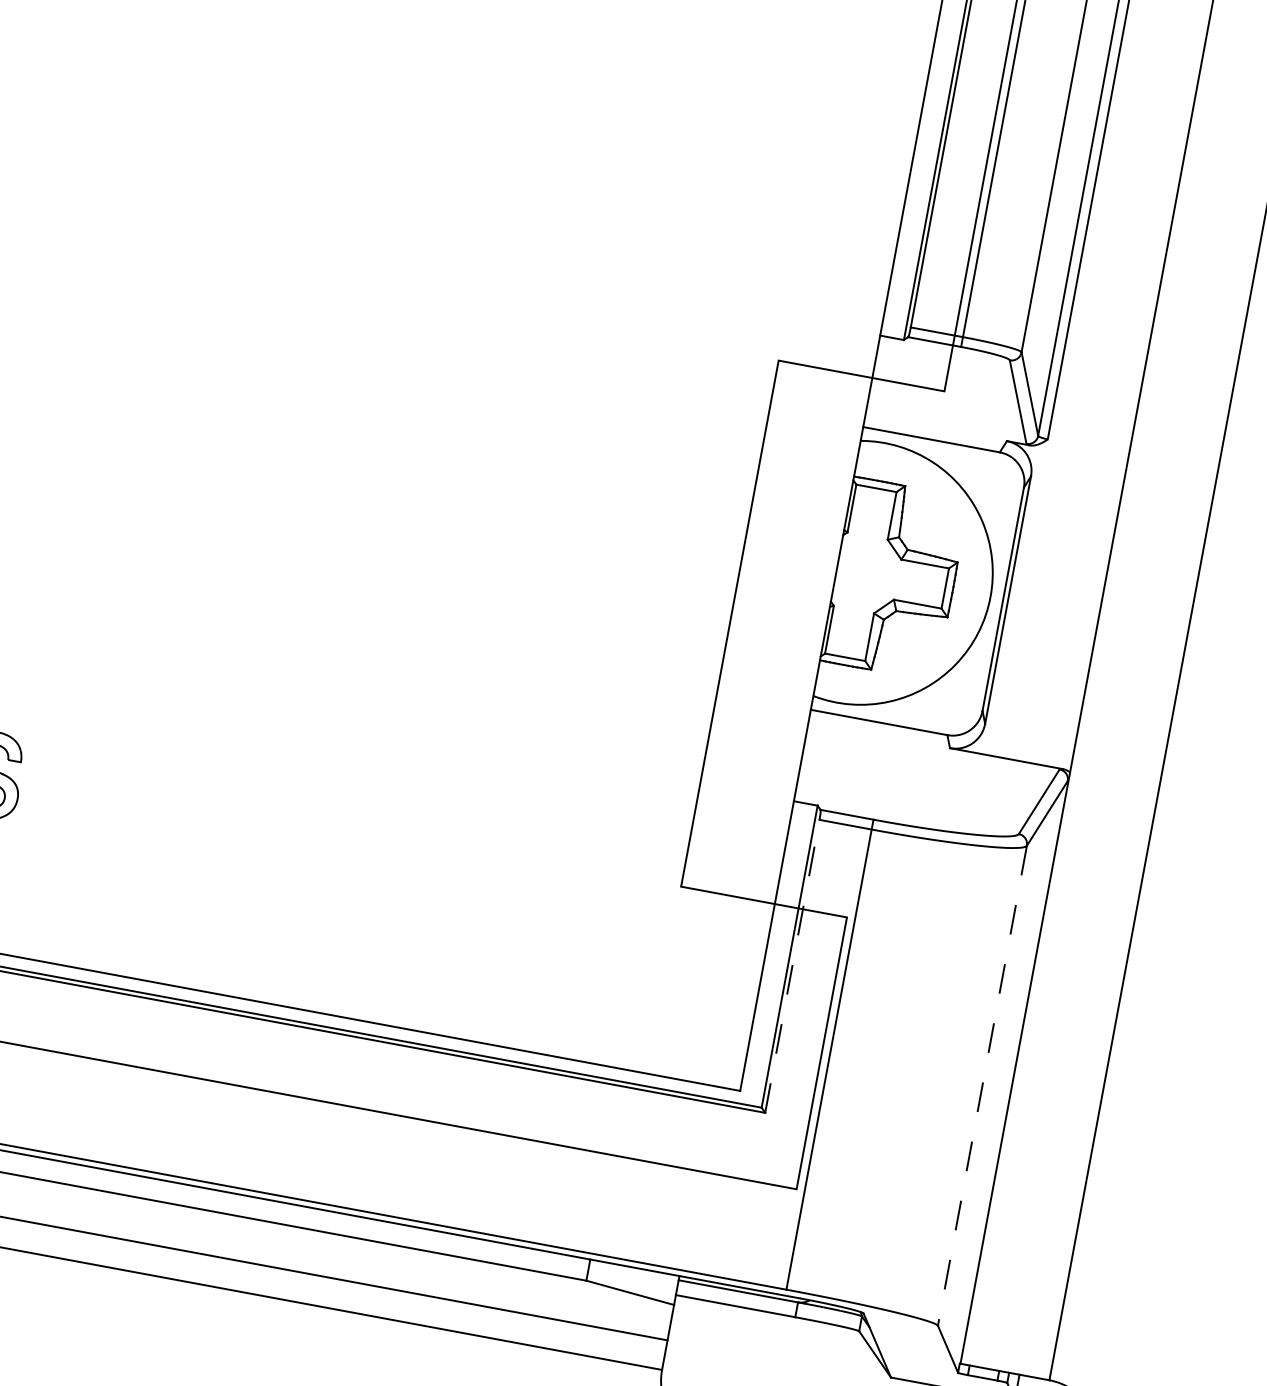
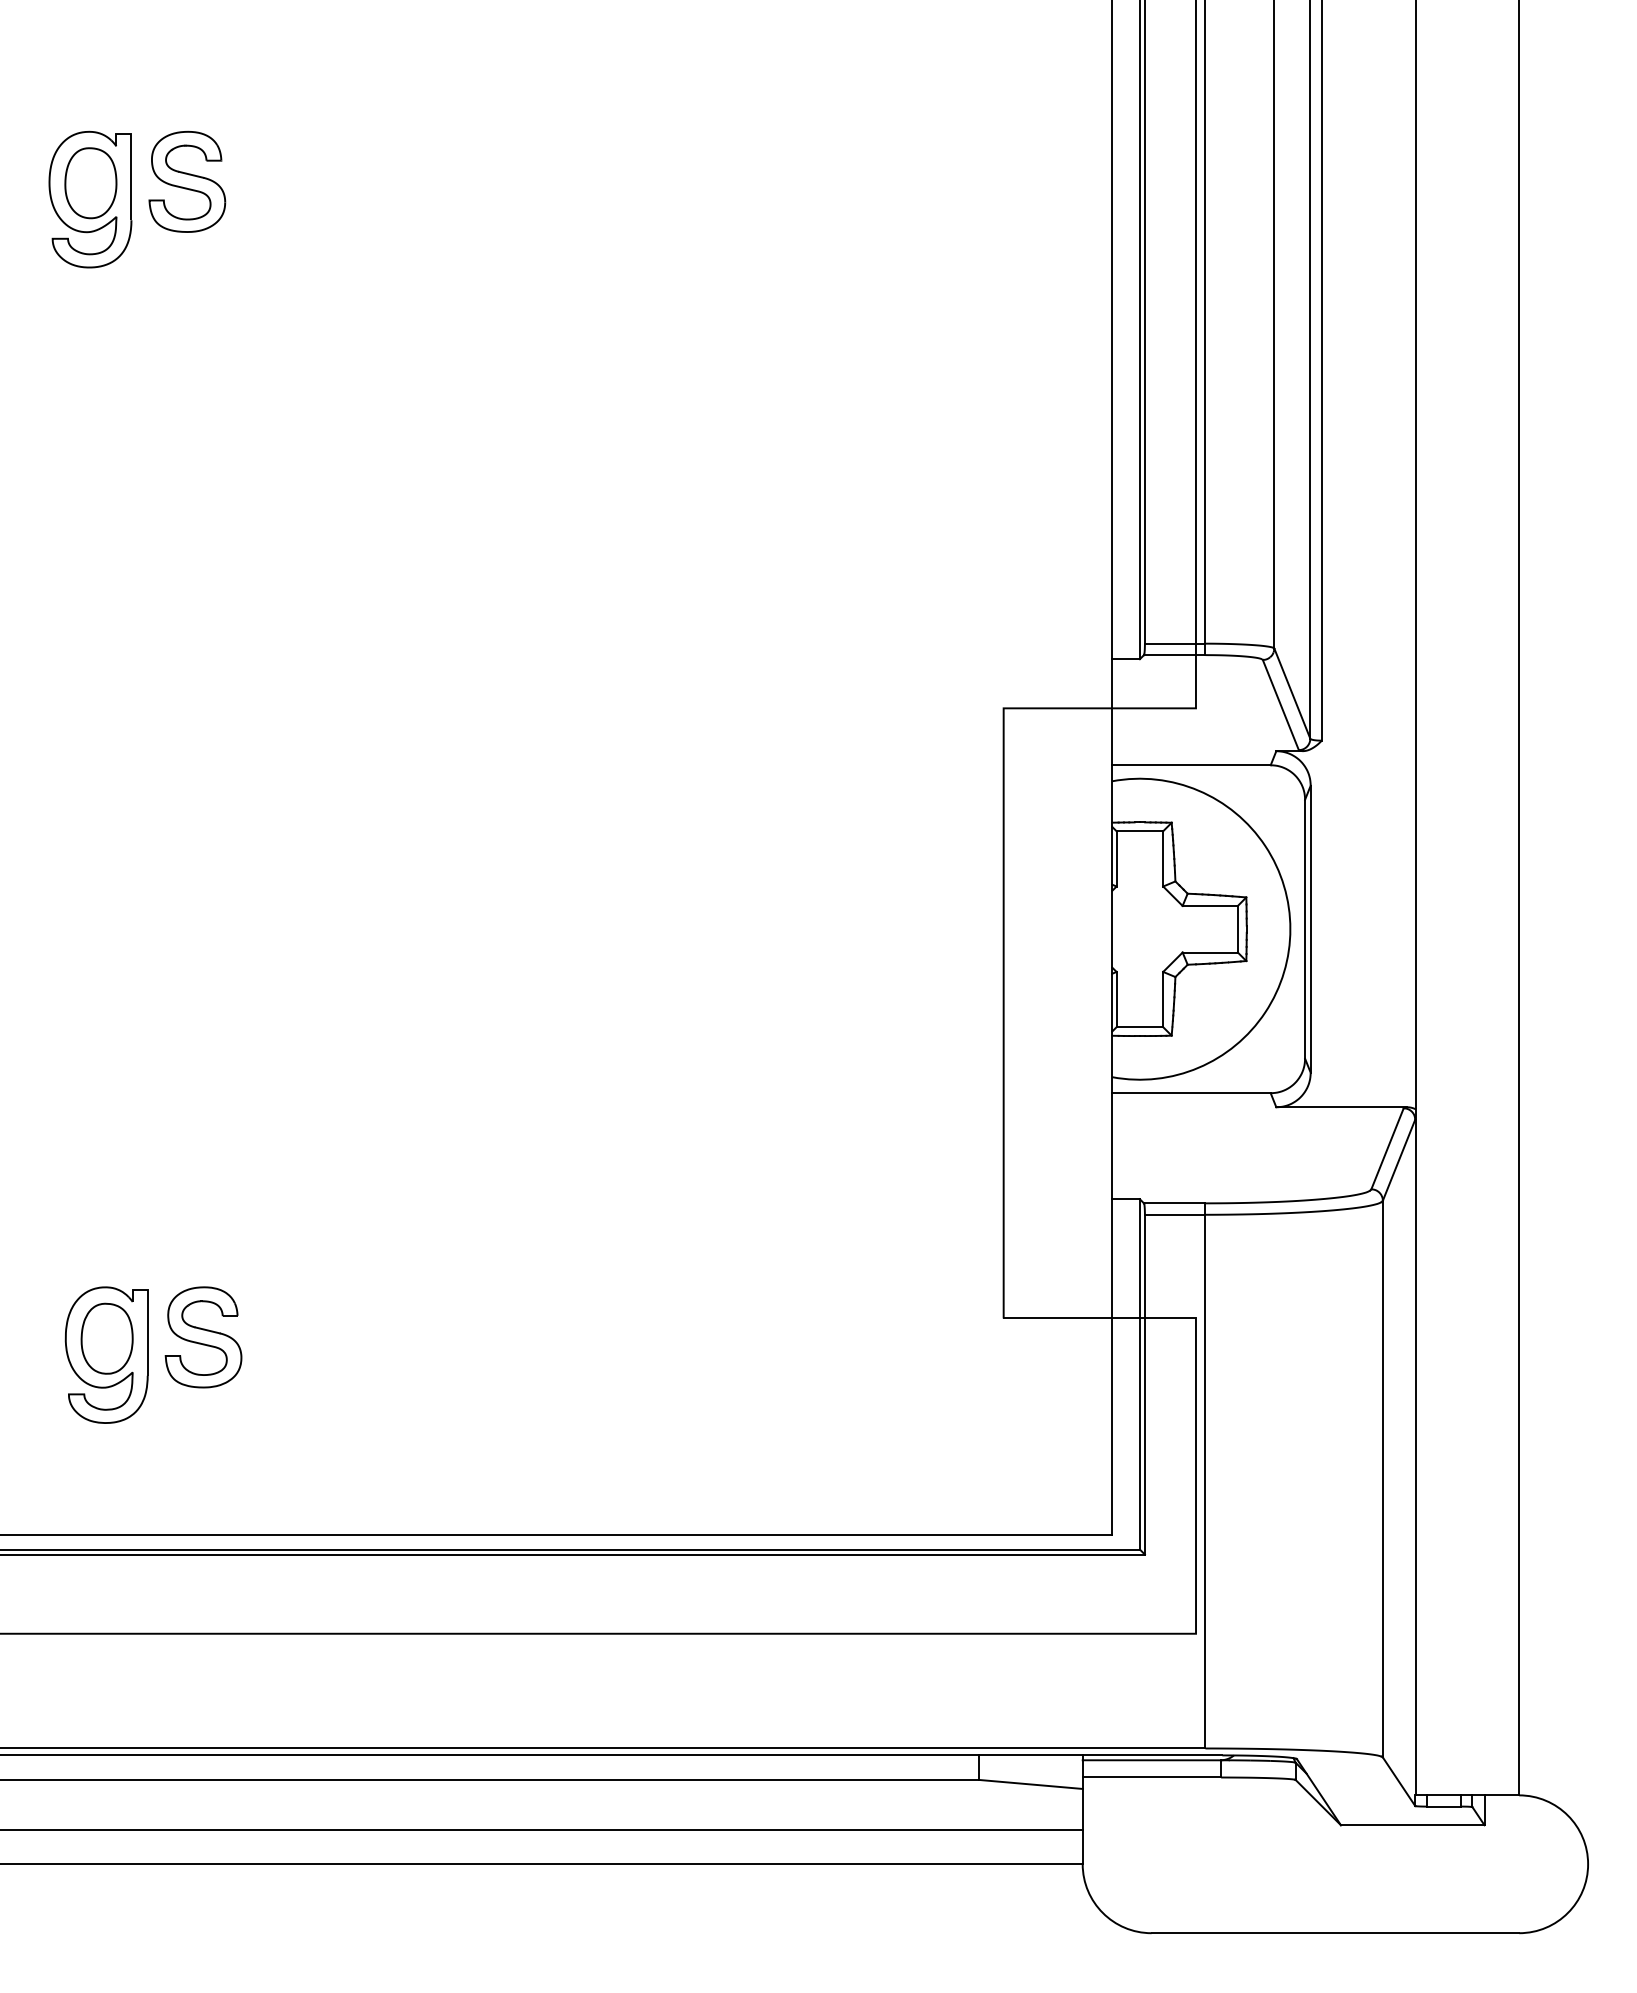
line: (792, 966) -> (1144, 1384), dashed -> solid
line: (982, 1086) -> (1382, 1479), dashed -> solid

